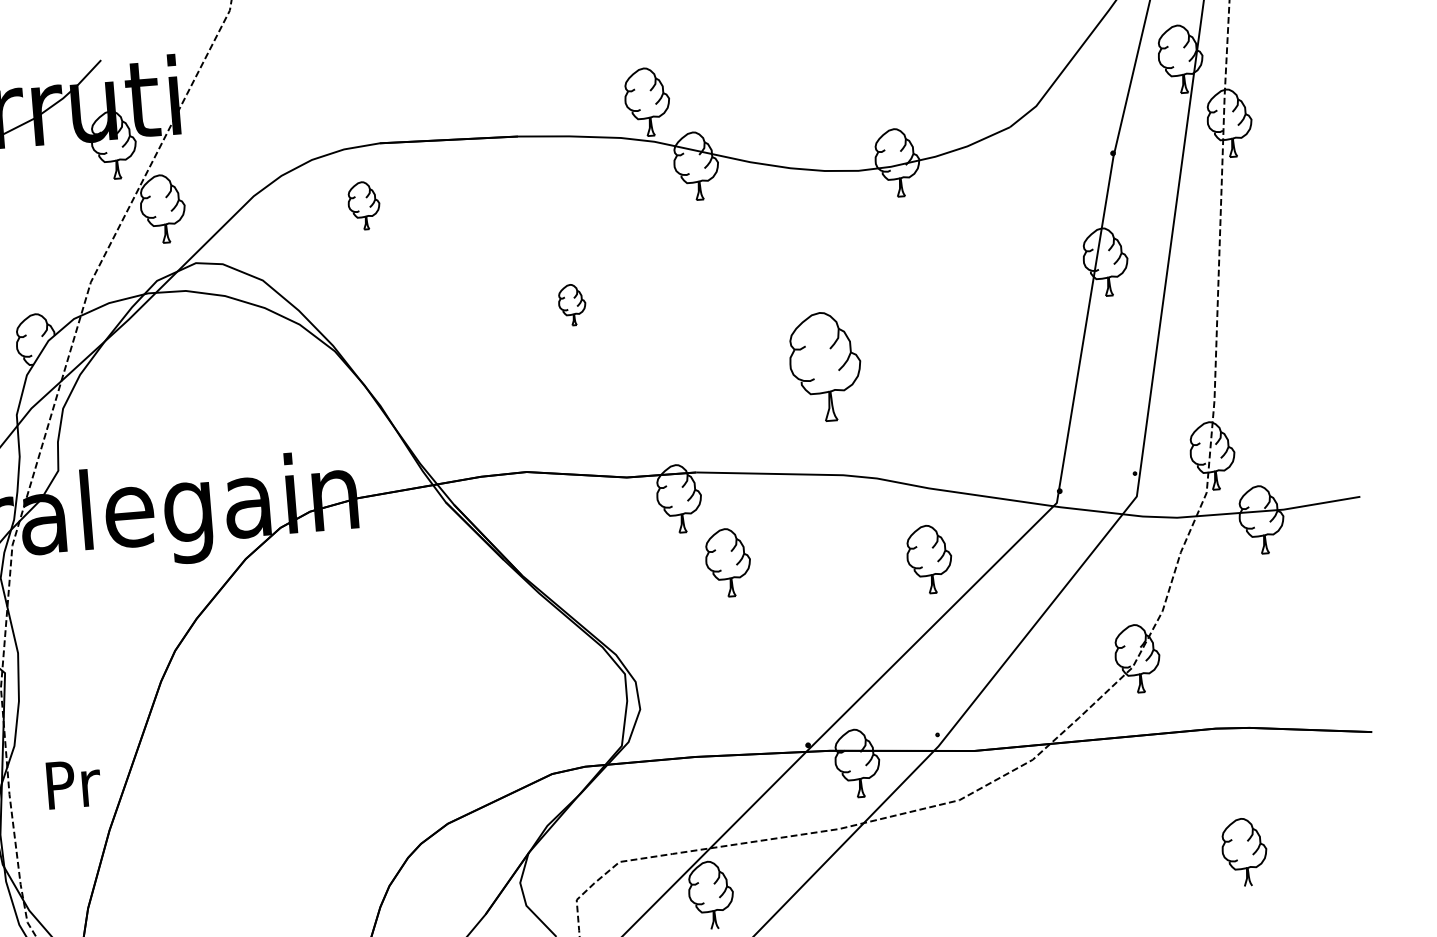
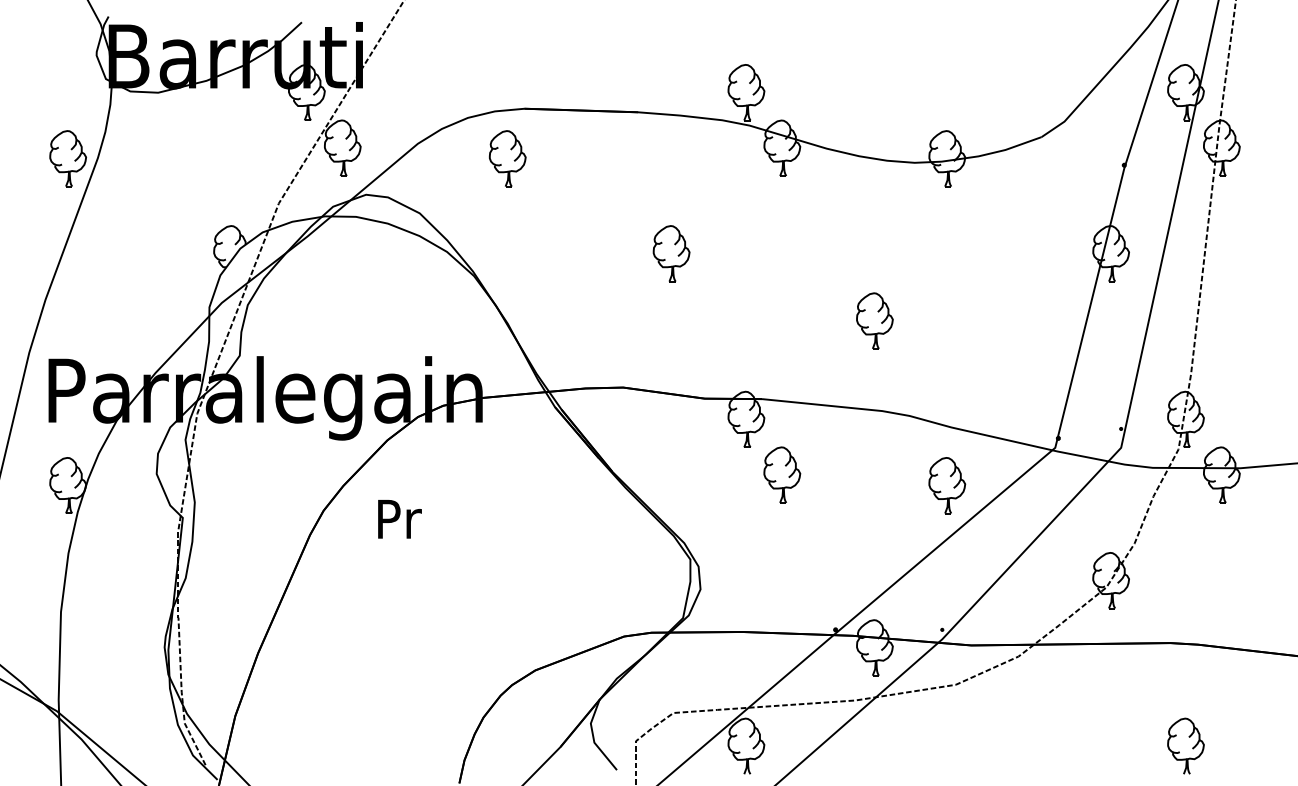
part: (363, 205) -> (507, 158), size x1.43
part: (572, 304) -> (671, 253), size x1.67
part: (825, 366) -> (874, 320), size x0.62
text: (73, 784) -> (399, 519), moved

